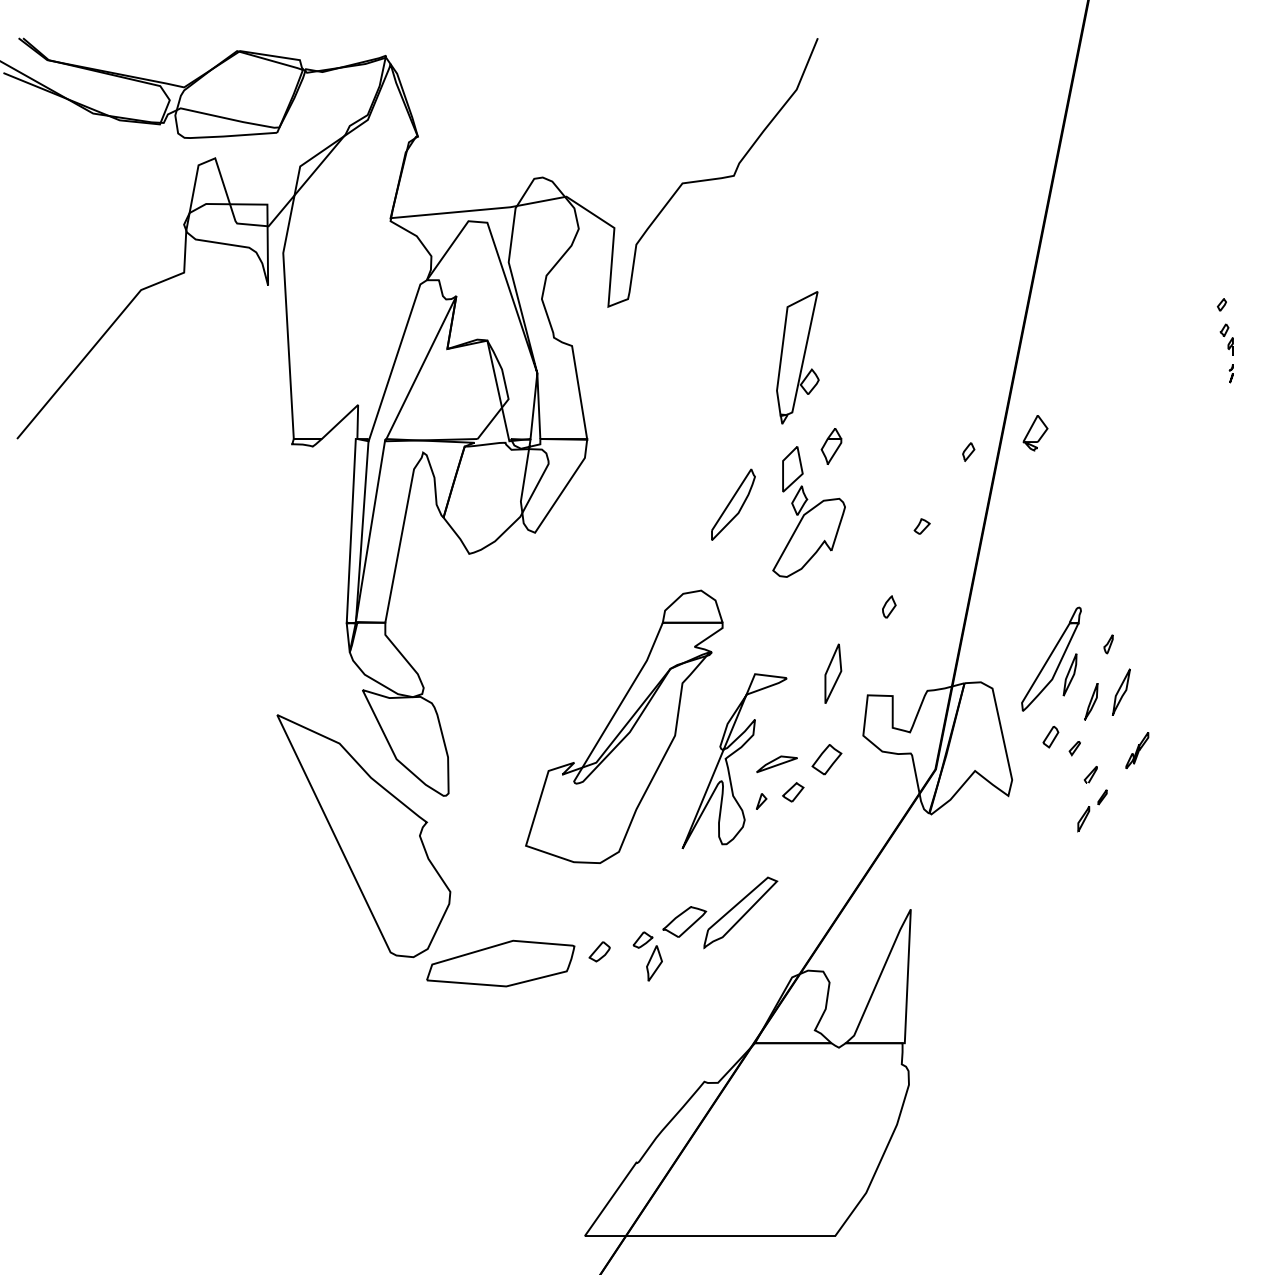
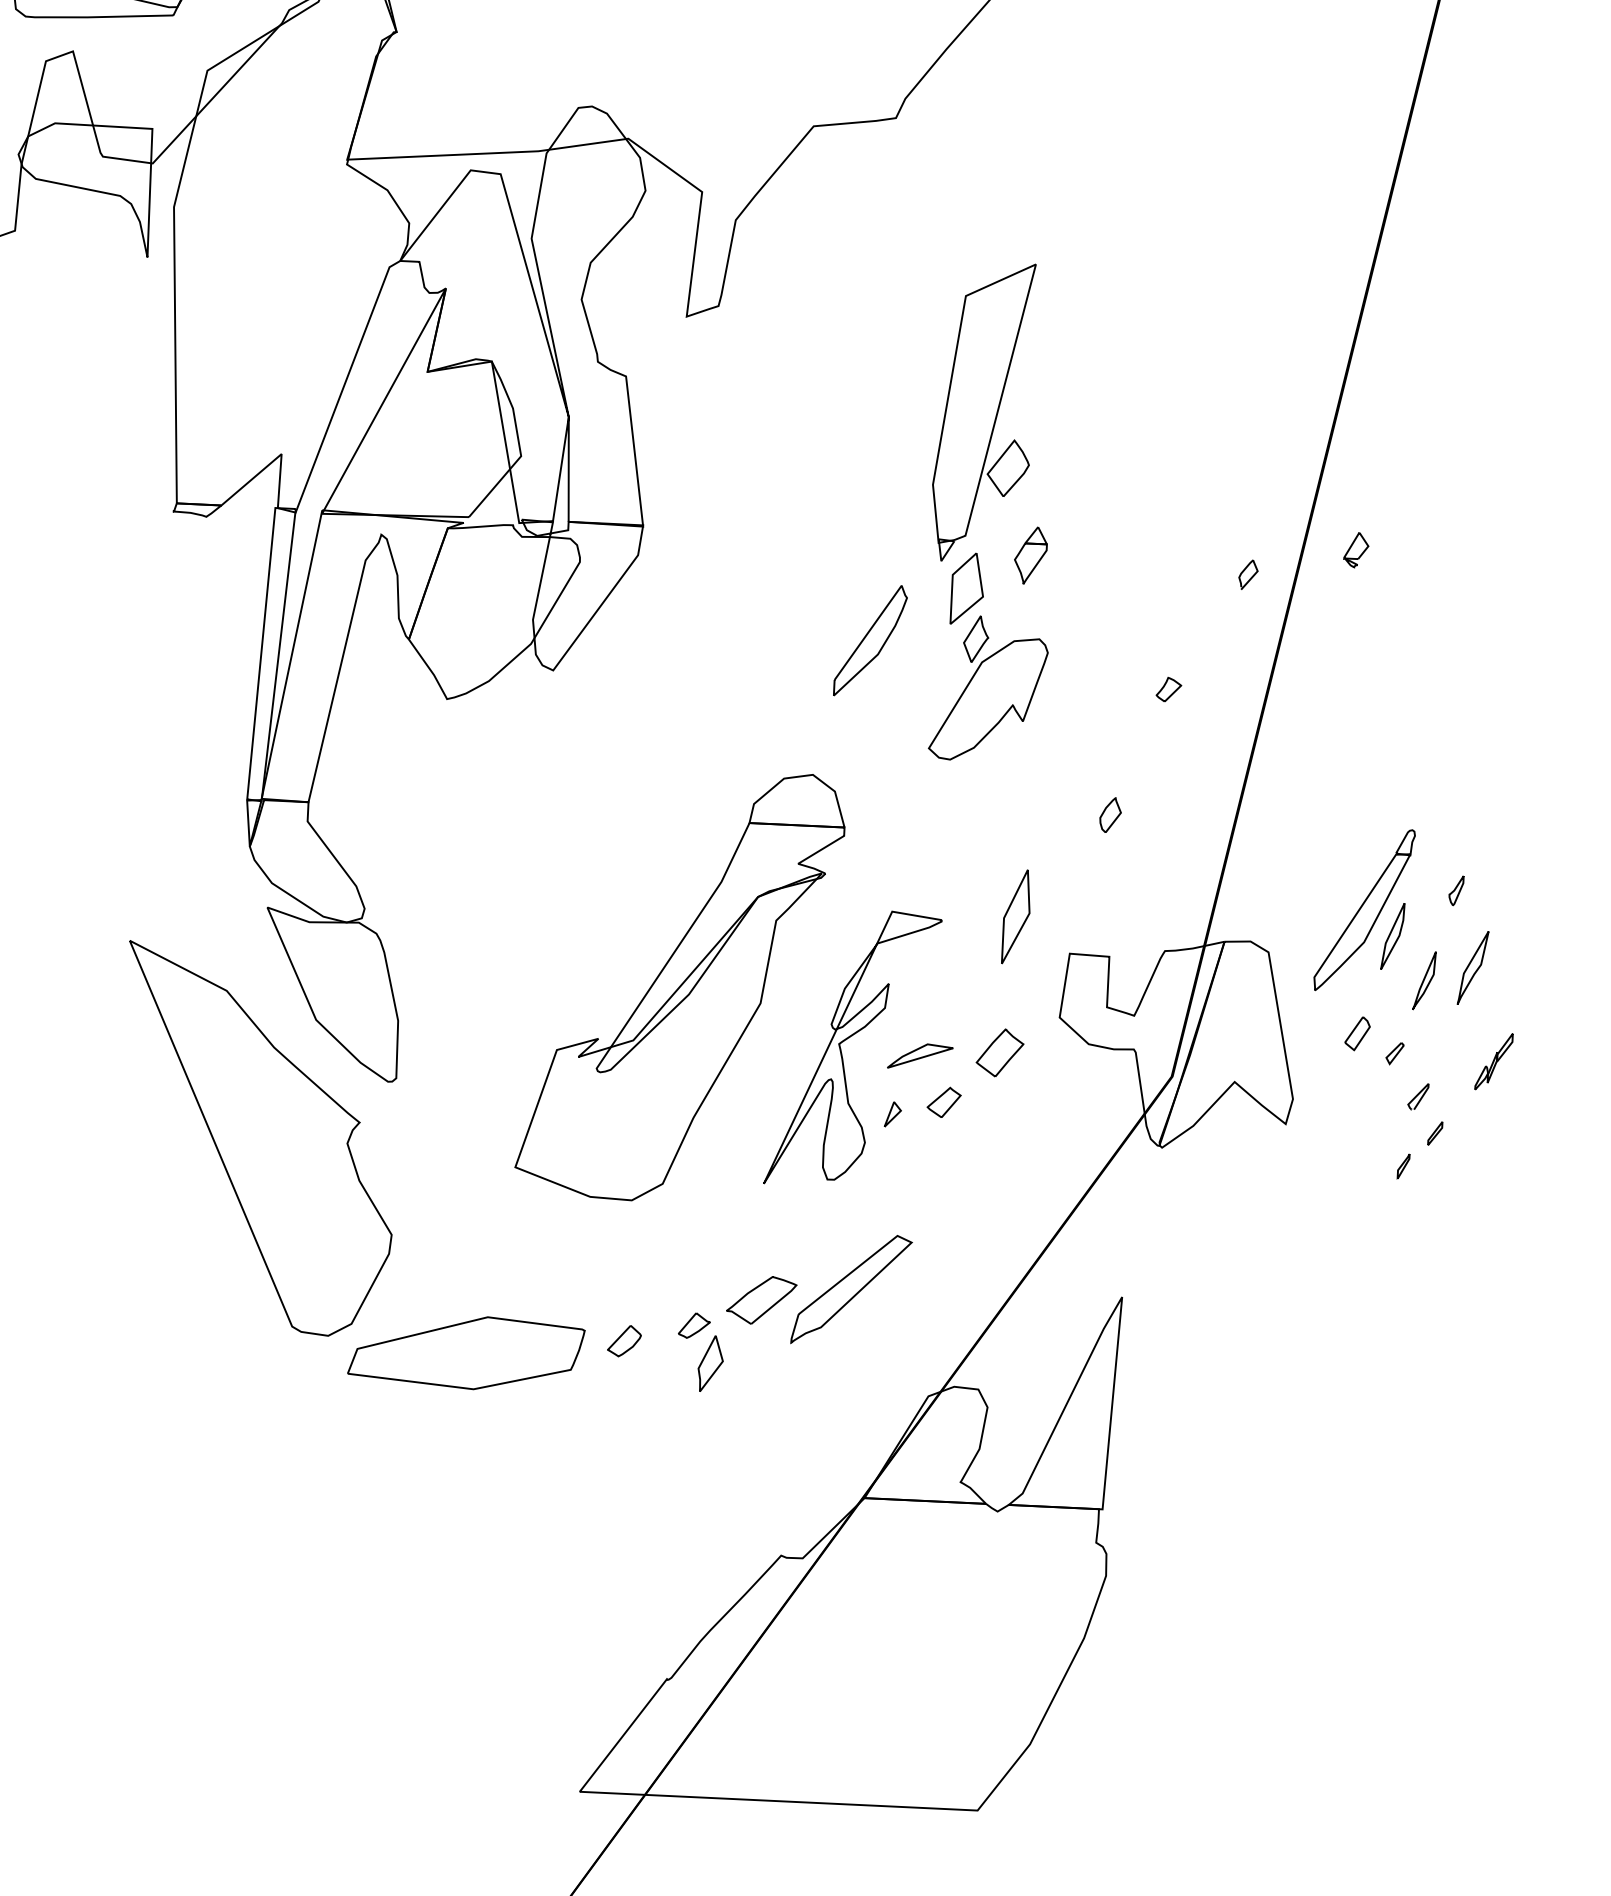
part: (797, 357) -> (983, 411), size x1.43
part: (1035, 433) -> (1355, 550), size x0.62
part: (1083, 818) -> (1403, 1165), size x0.62

